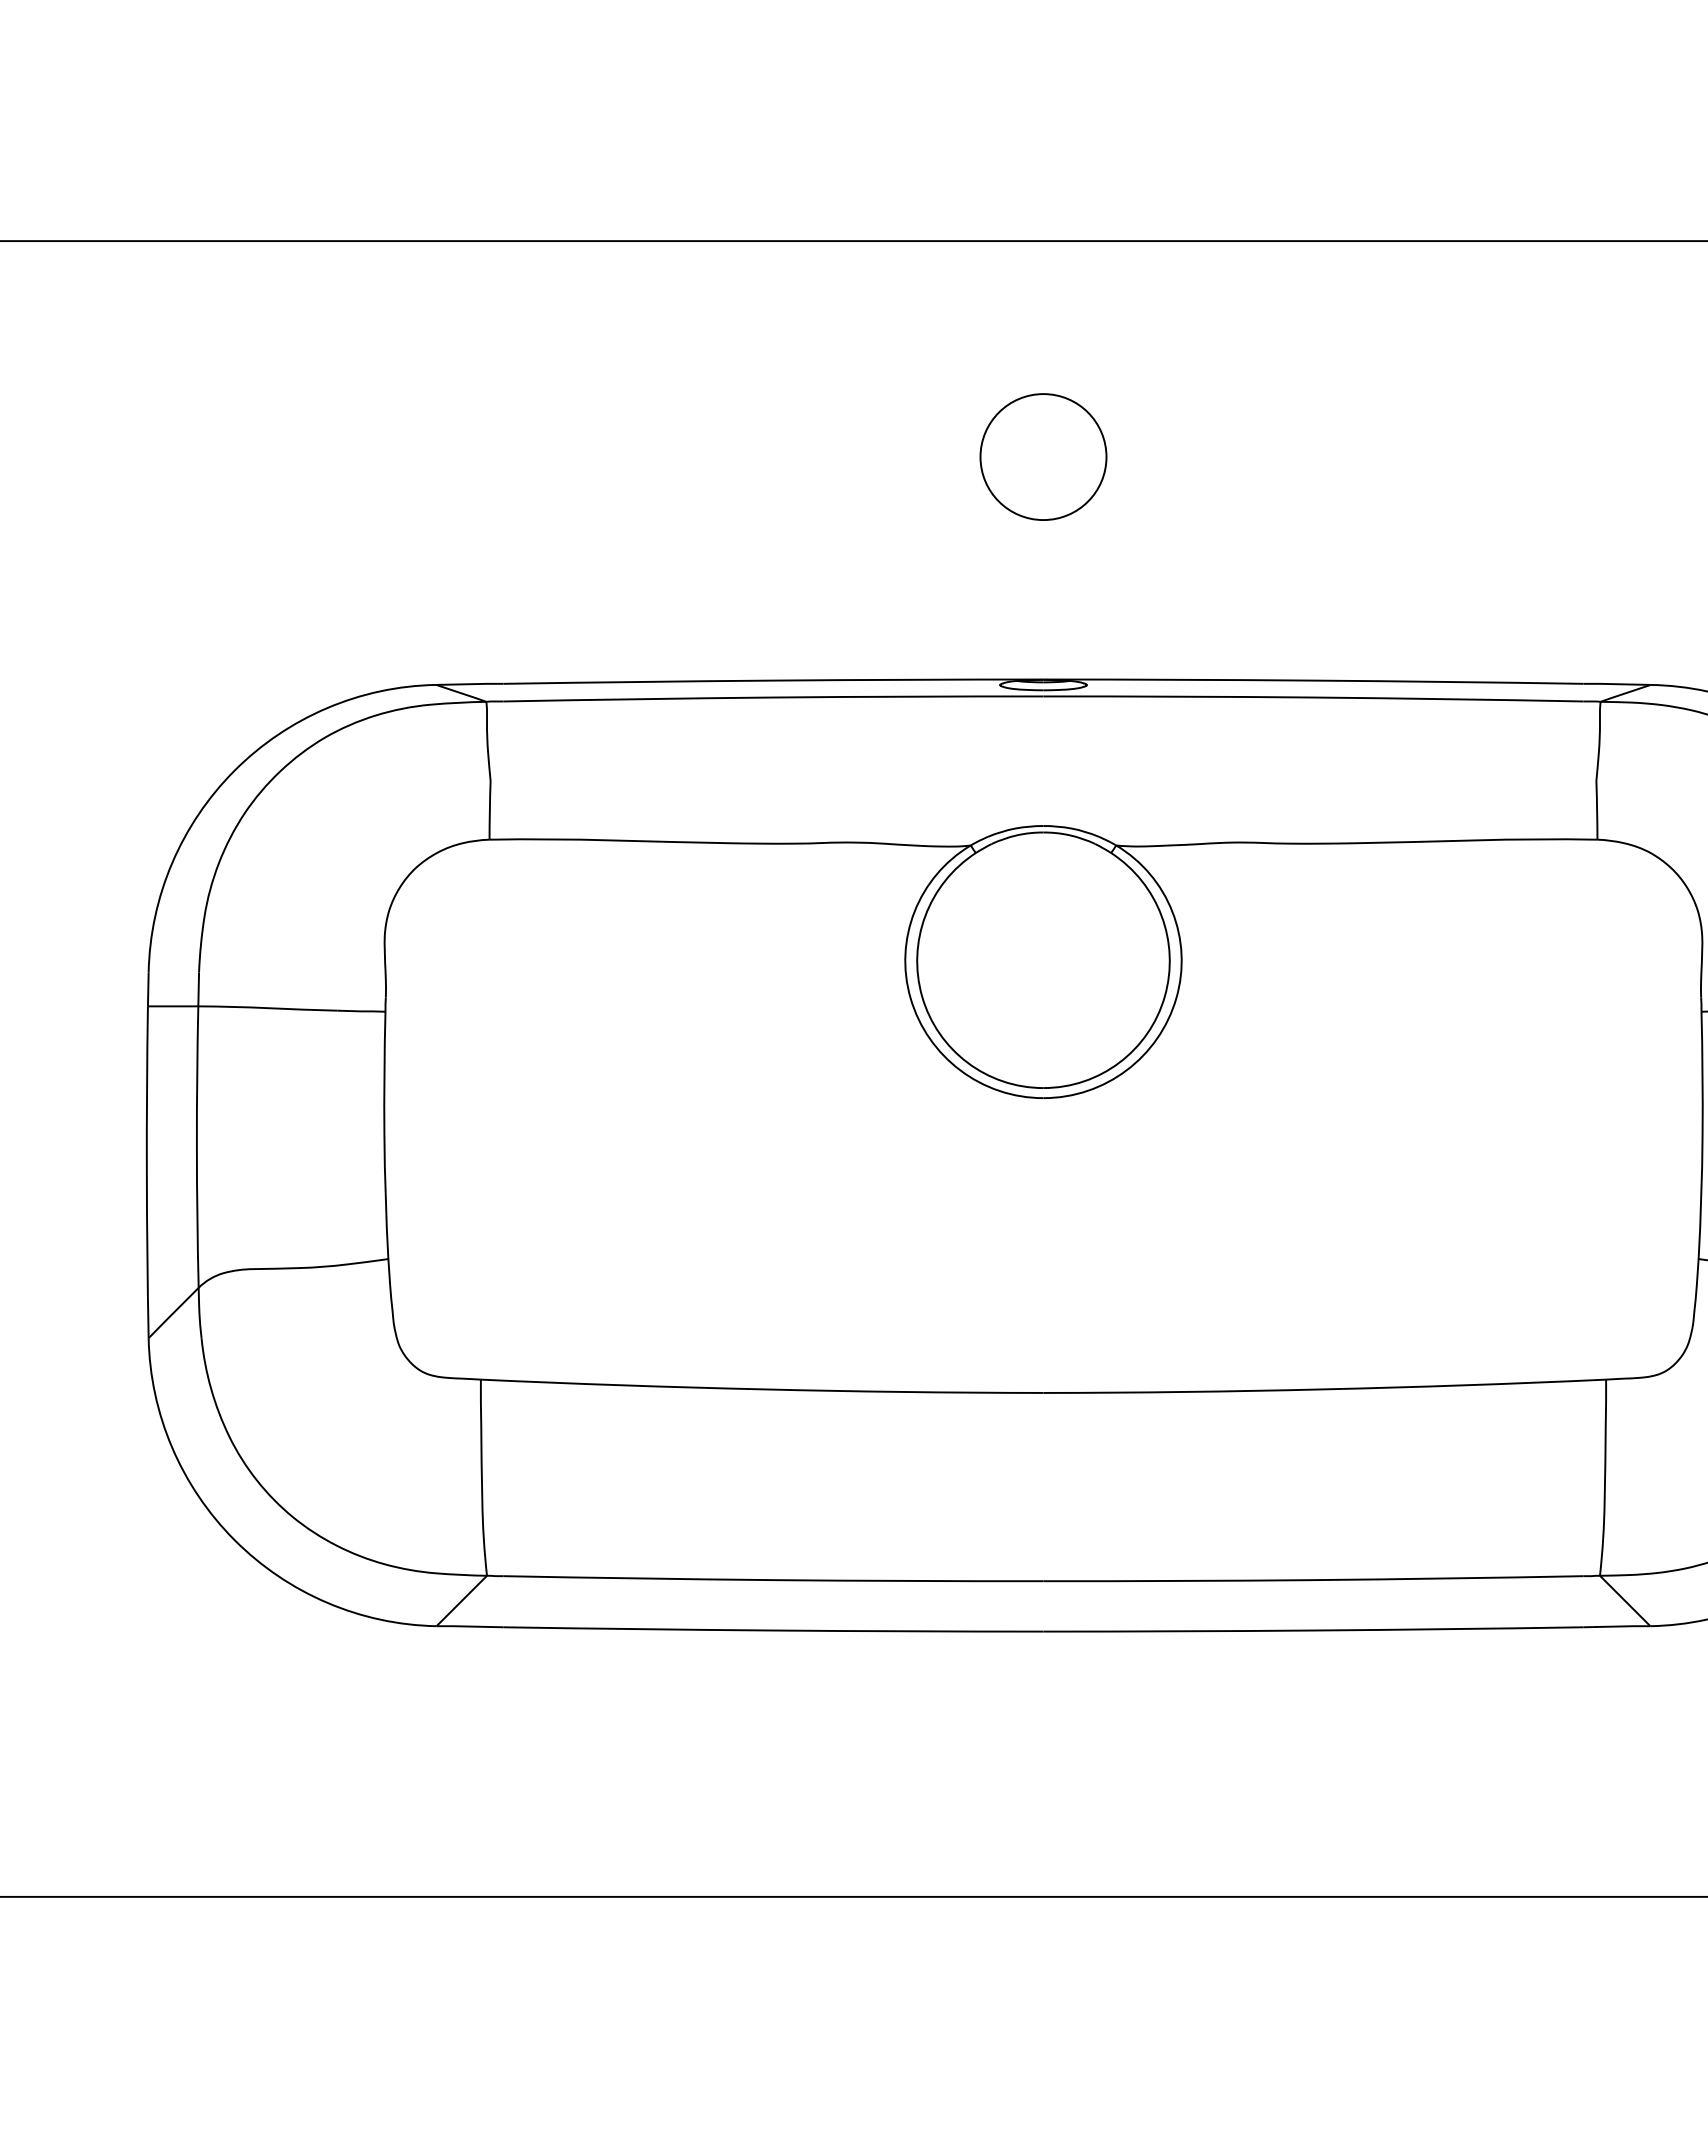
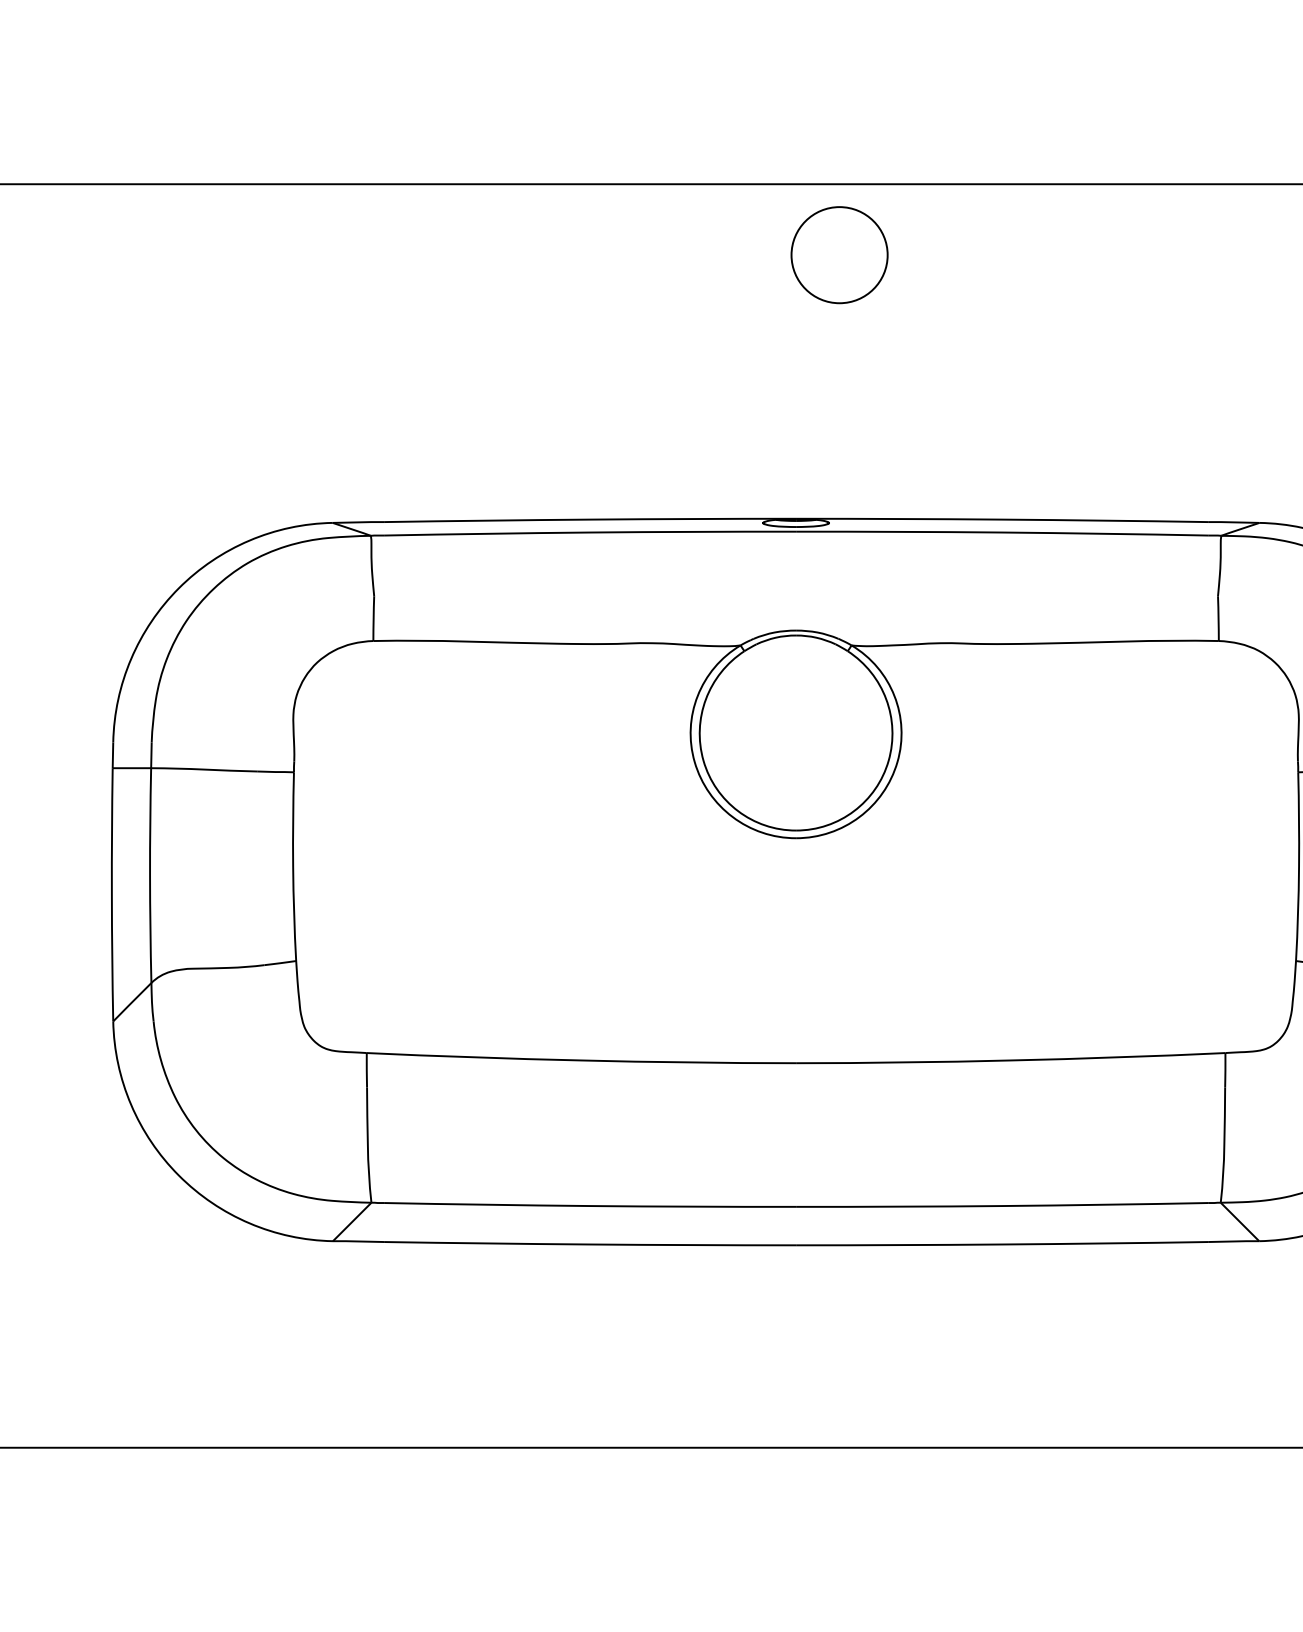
part: (1043, 456) -> (839, 254), moved

